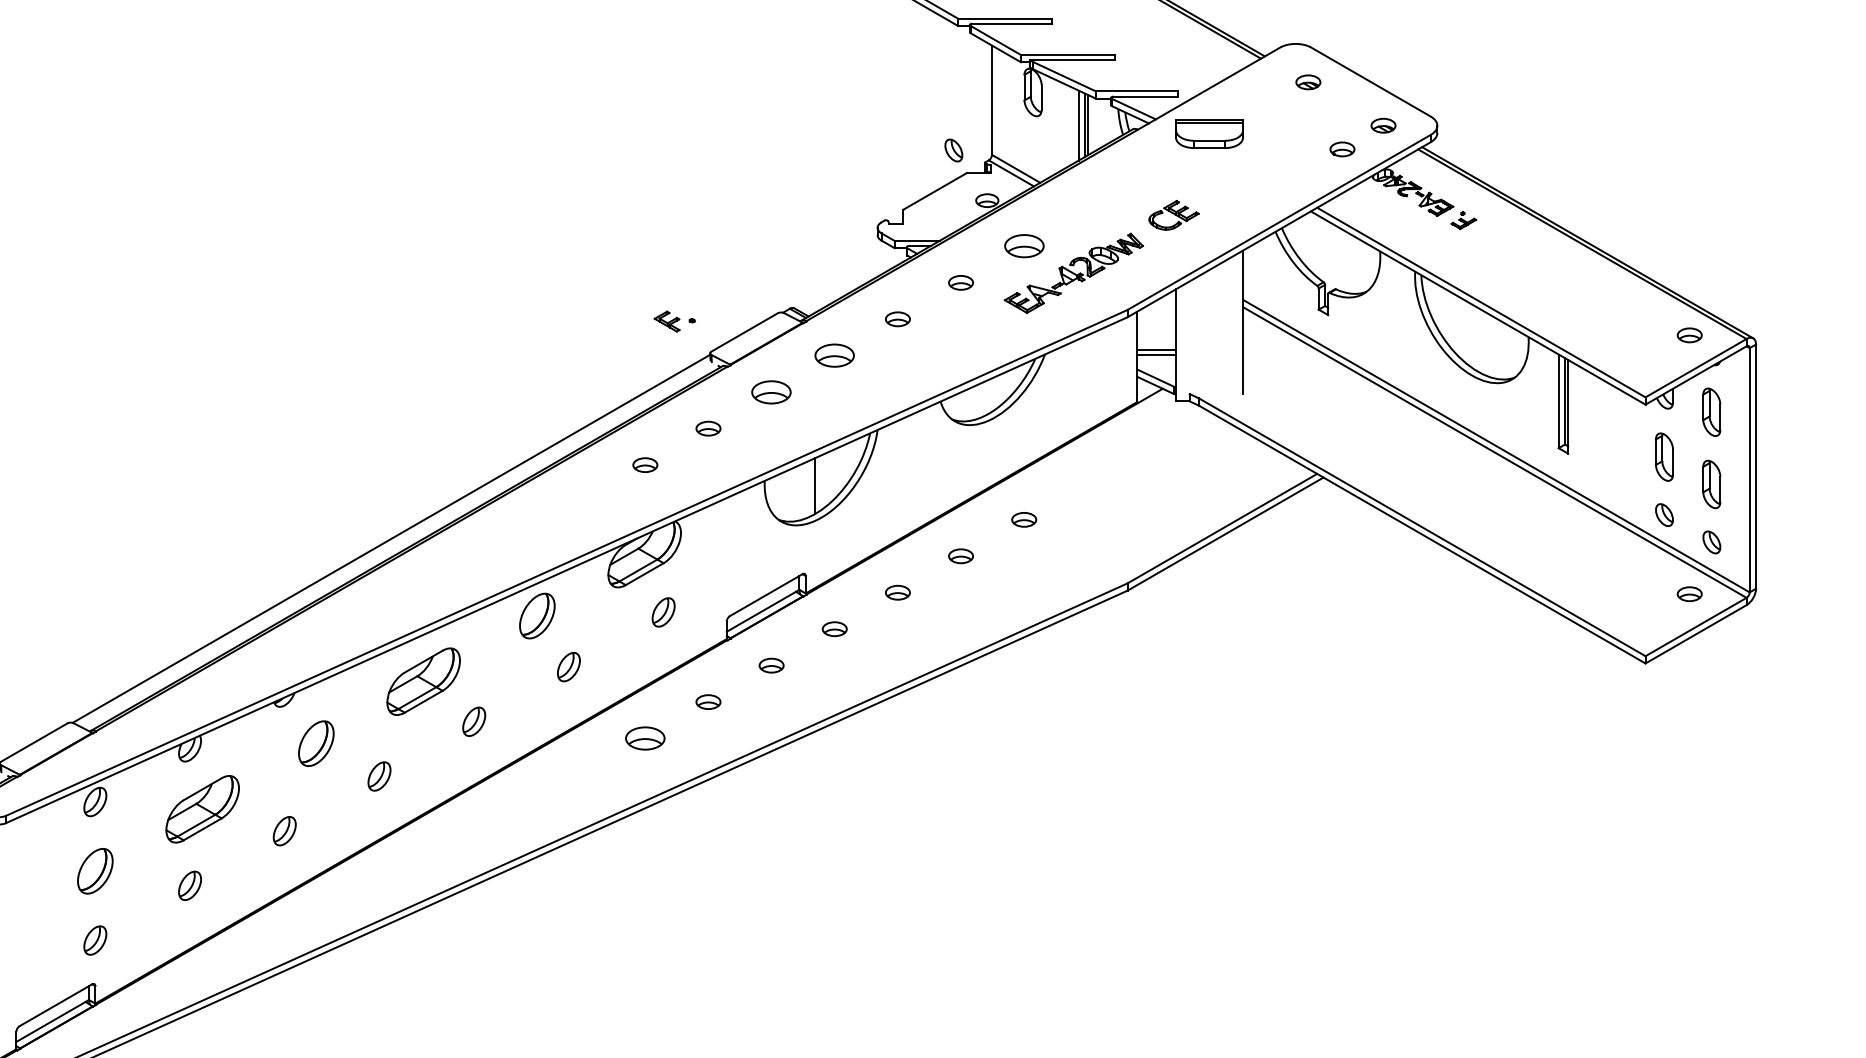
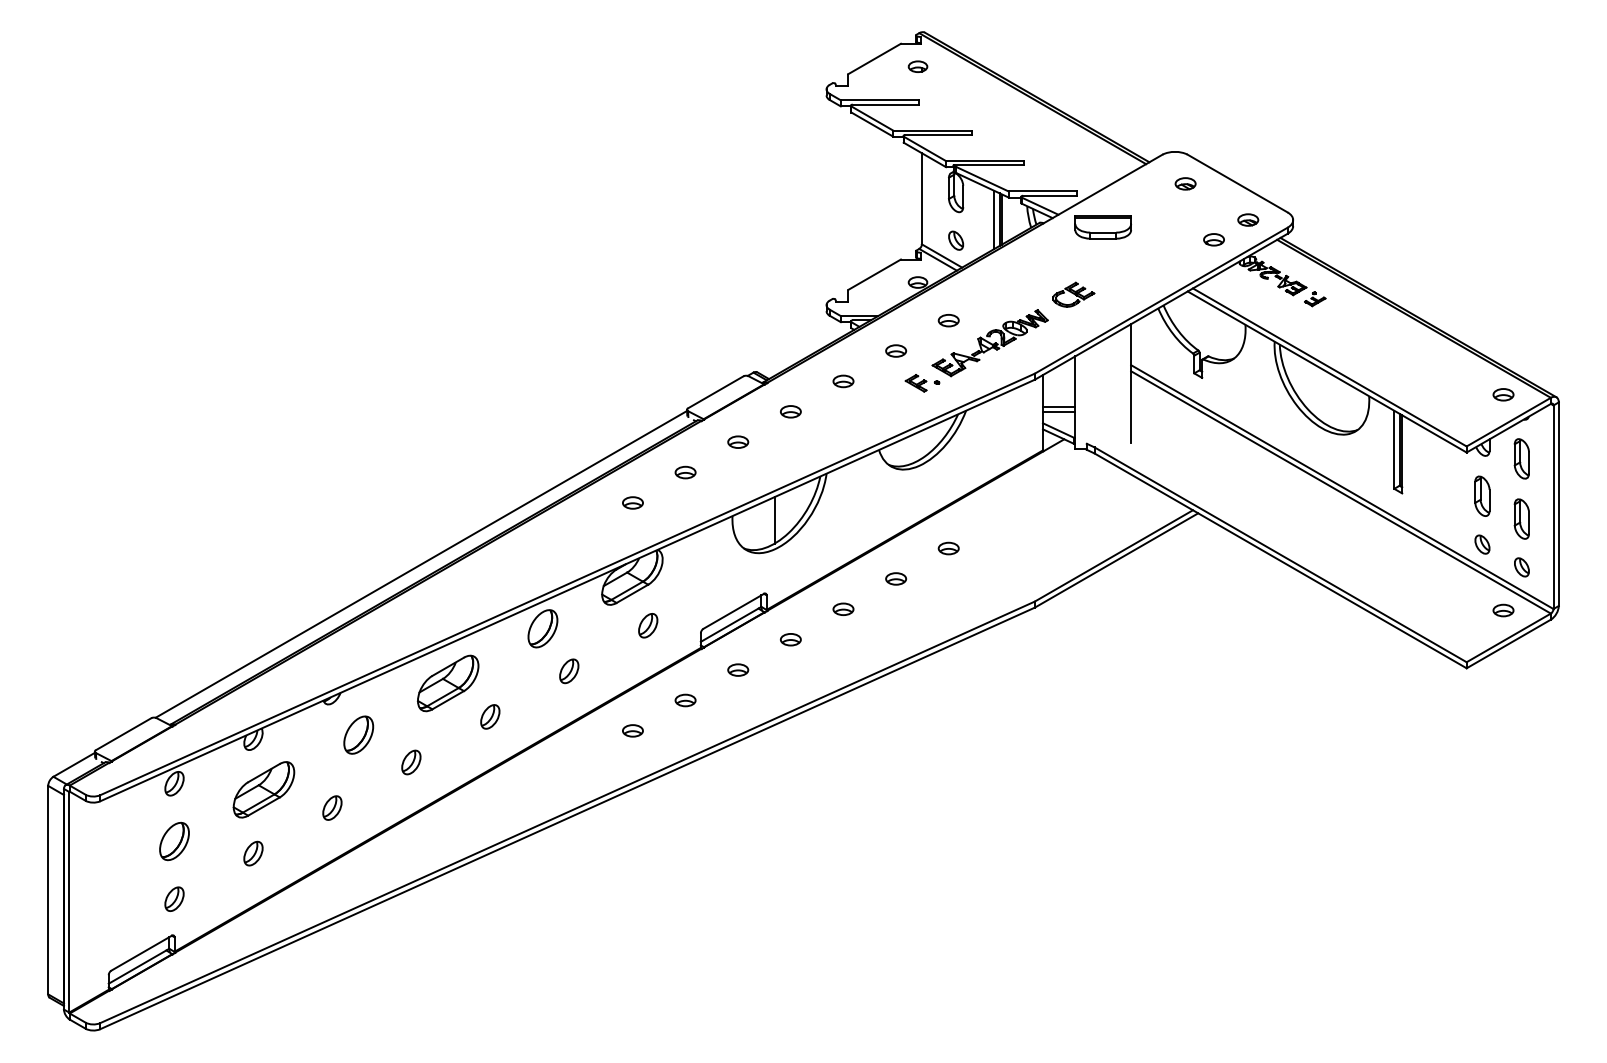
part: (953, 150) -> (955, 240), moved
part: (1023, 246) -> (948, 320), size x0.62
part: (674, 321) -> (922, 383), moved
part: (834, 355) -> (790, 411), size x0.62
part: (771, 391) -> (738, 441), size x0.62
part: (644, 738) -> (632, 730), size x0.62

